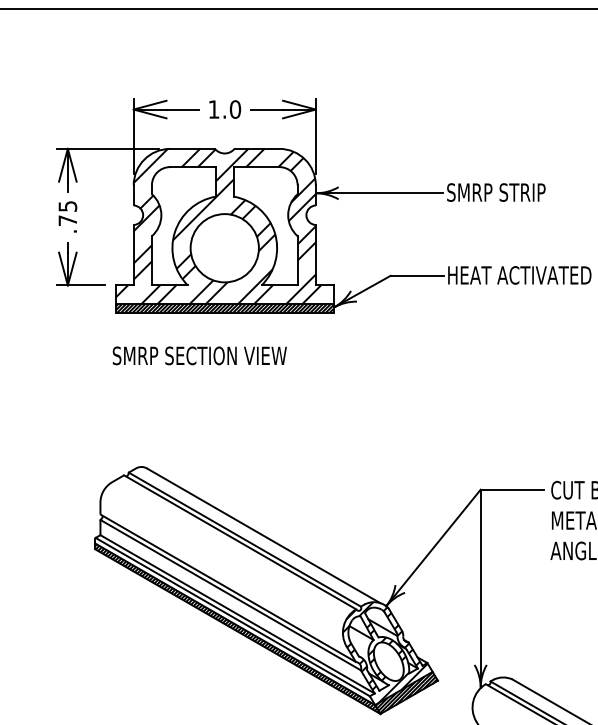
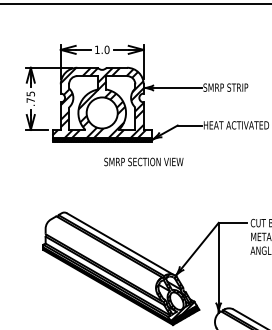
text: (199, 354) -> (143, 161), moved

